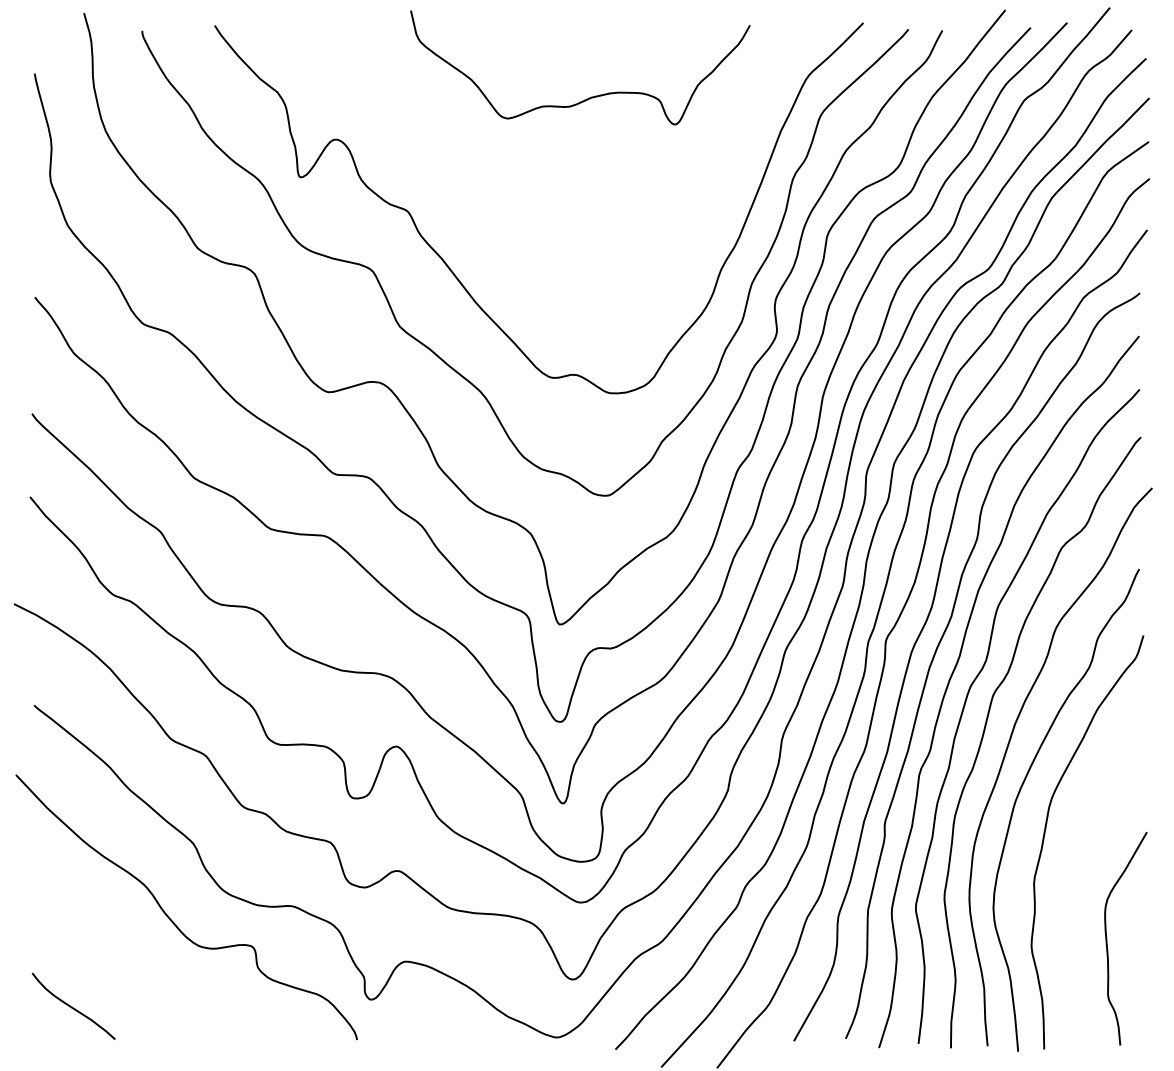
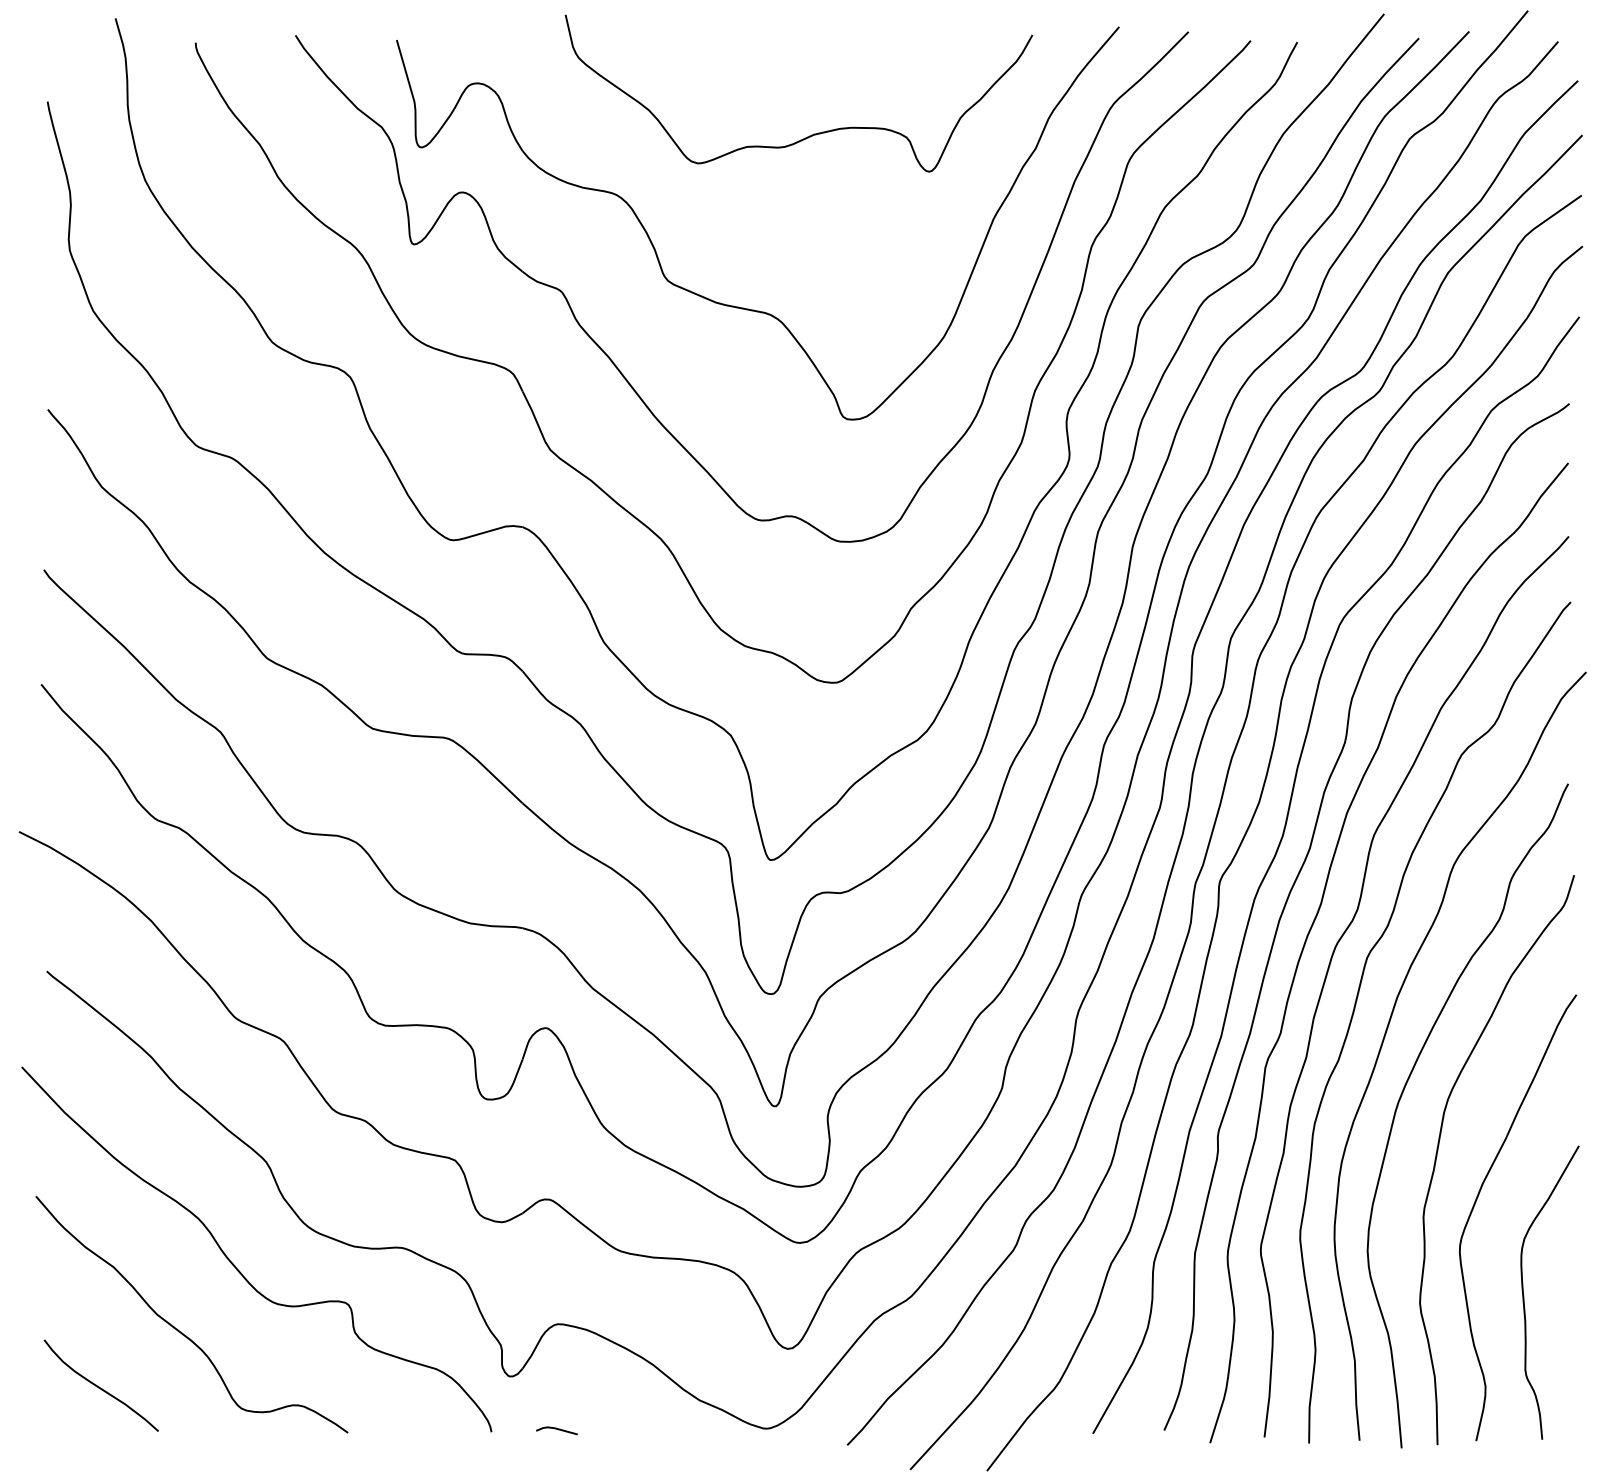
part: (538, 222) -> (741, 306), added
curve: (1072, 874) -> (1476, 1204), added
curve: (130, 965) -> (179, 1329), added
line: (404, 1038) -> (556, 1430), added

